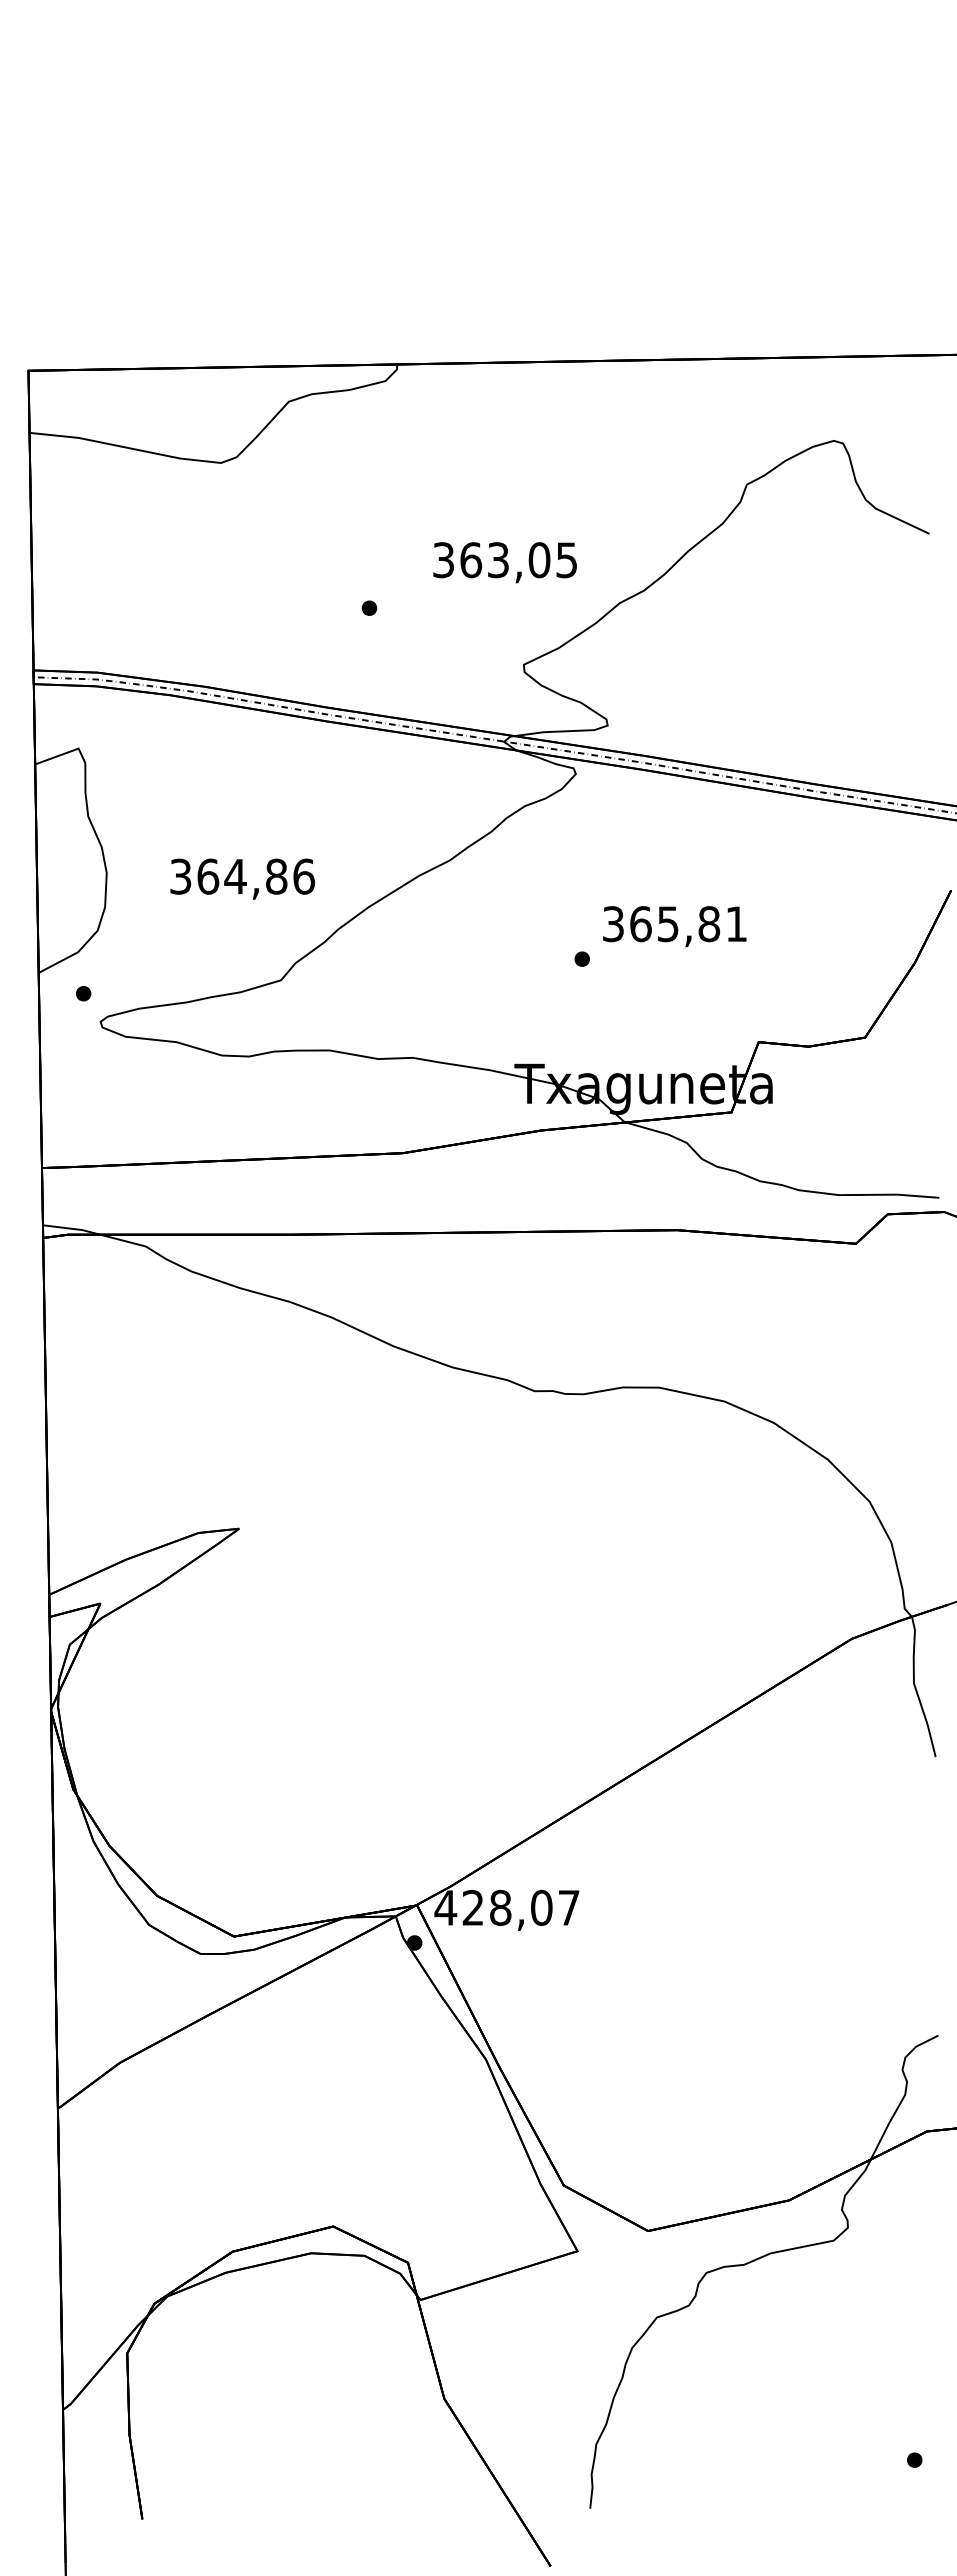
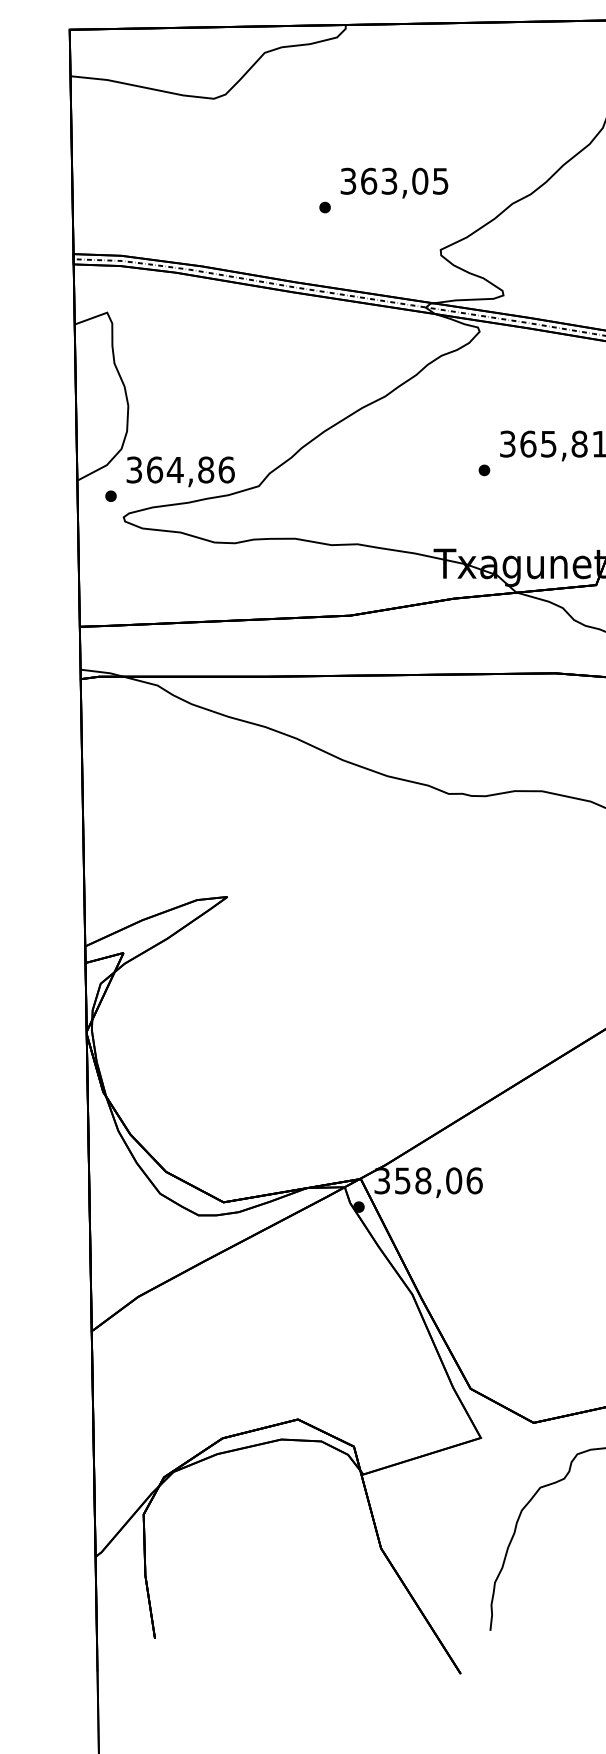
text: (504, 562) -> (394, 183), moved
text: (242, 878) -> (180, 471), moved
text: (507, 1907) -> (428, 1180), 428,07 -> 358,06

